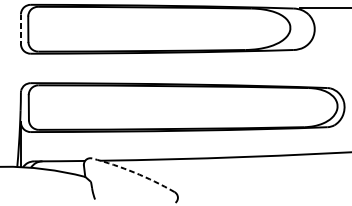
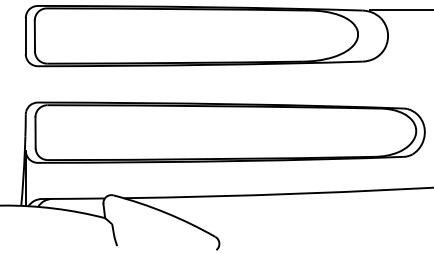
line: (20, 29) -> (25, 36), dashed -> solid
arc: (134, 172) -> (165, 212), dashed -> solid

